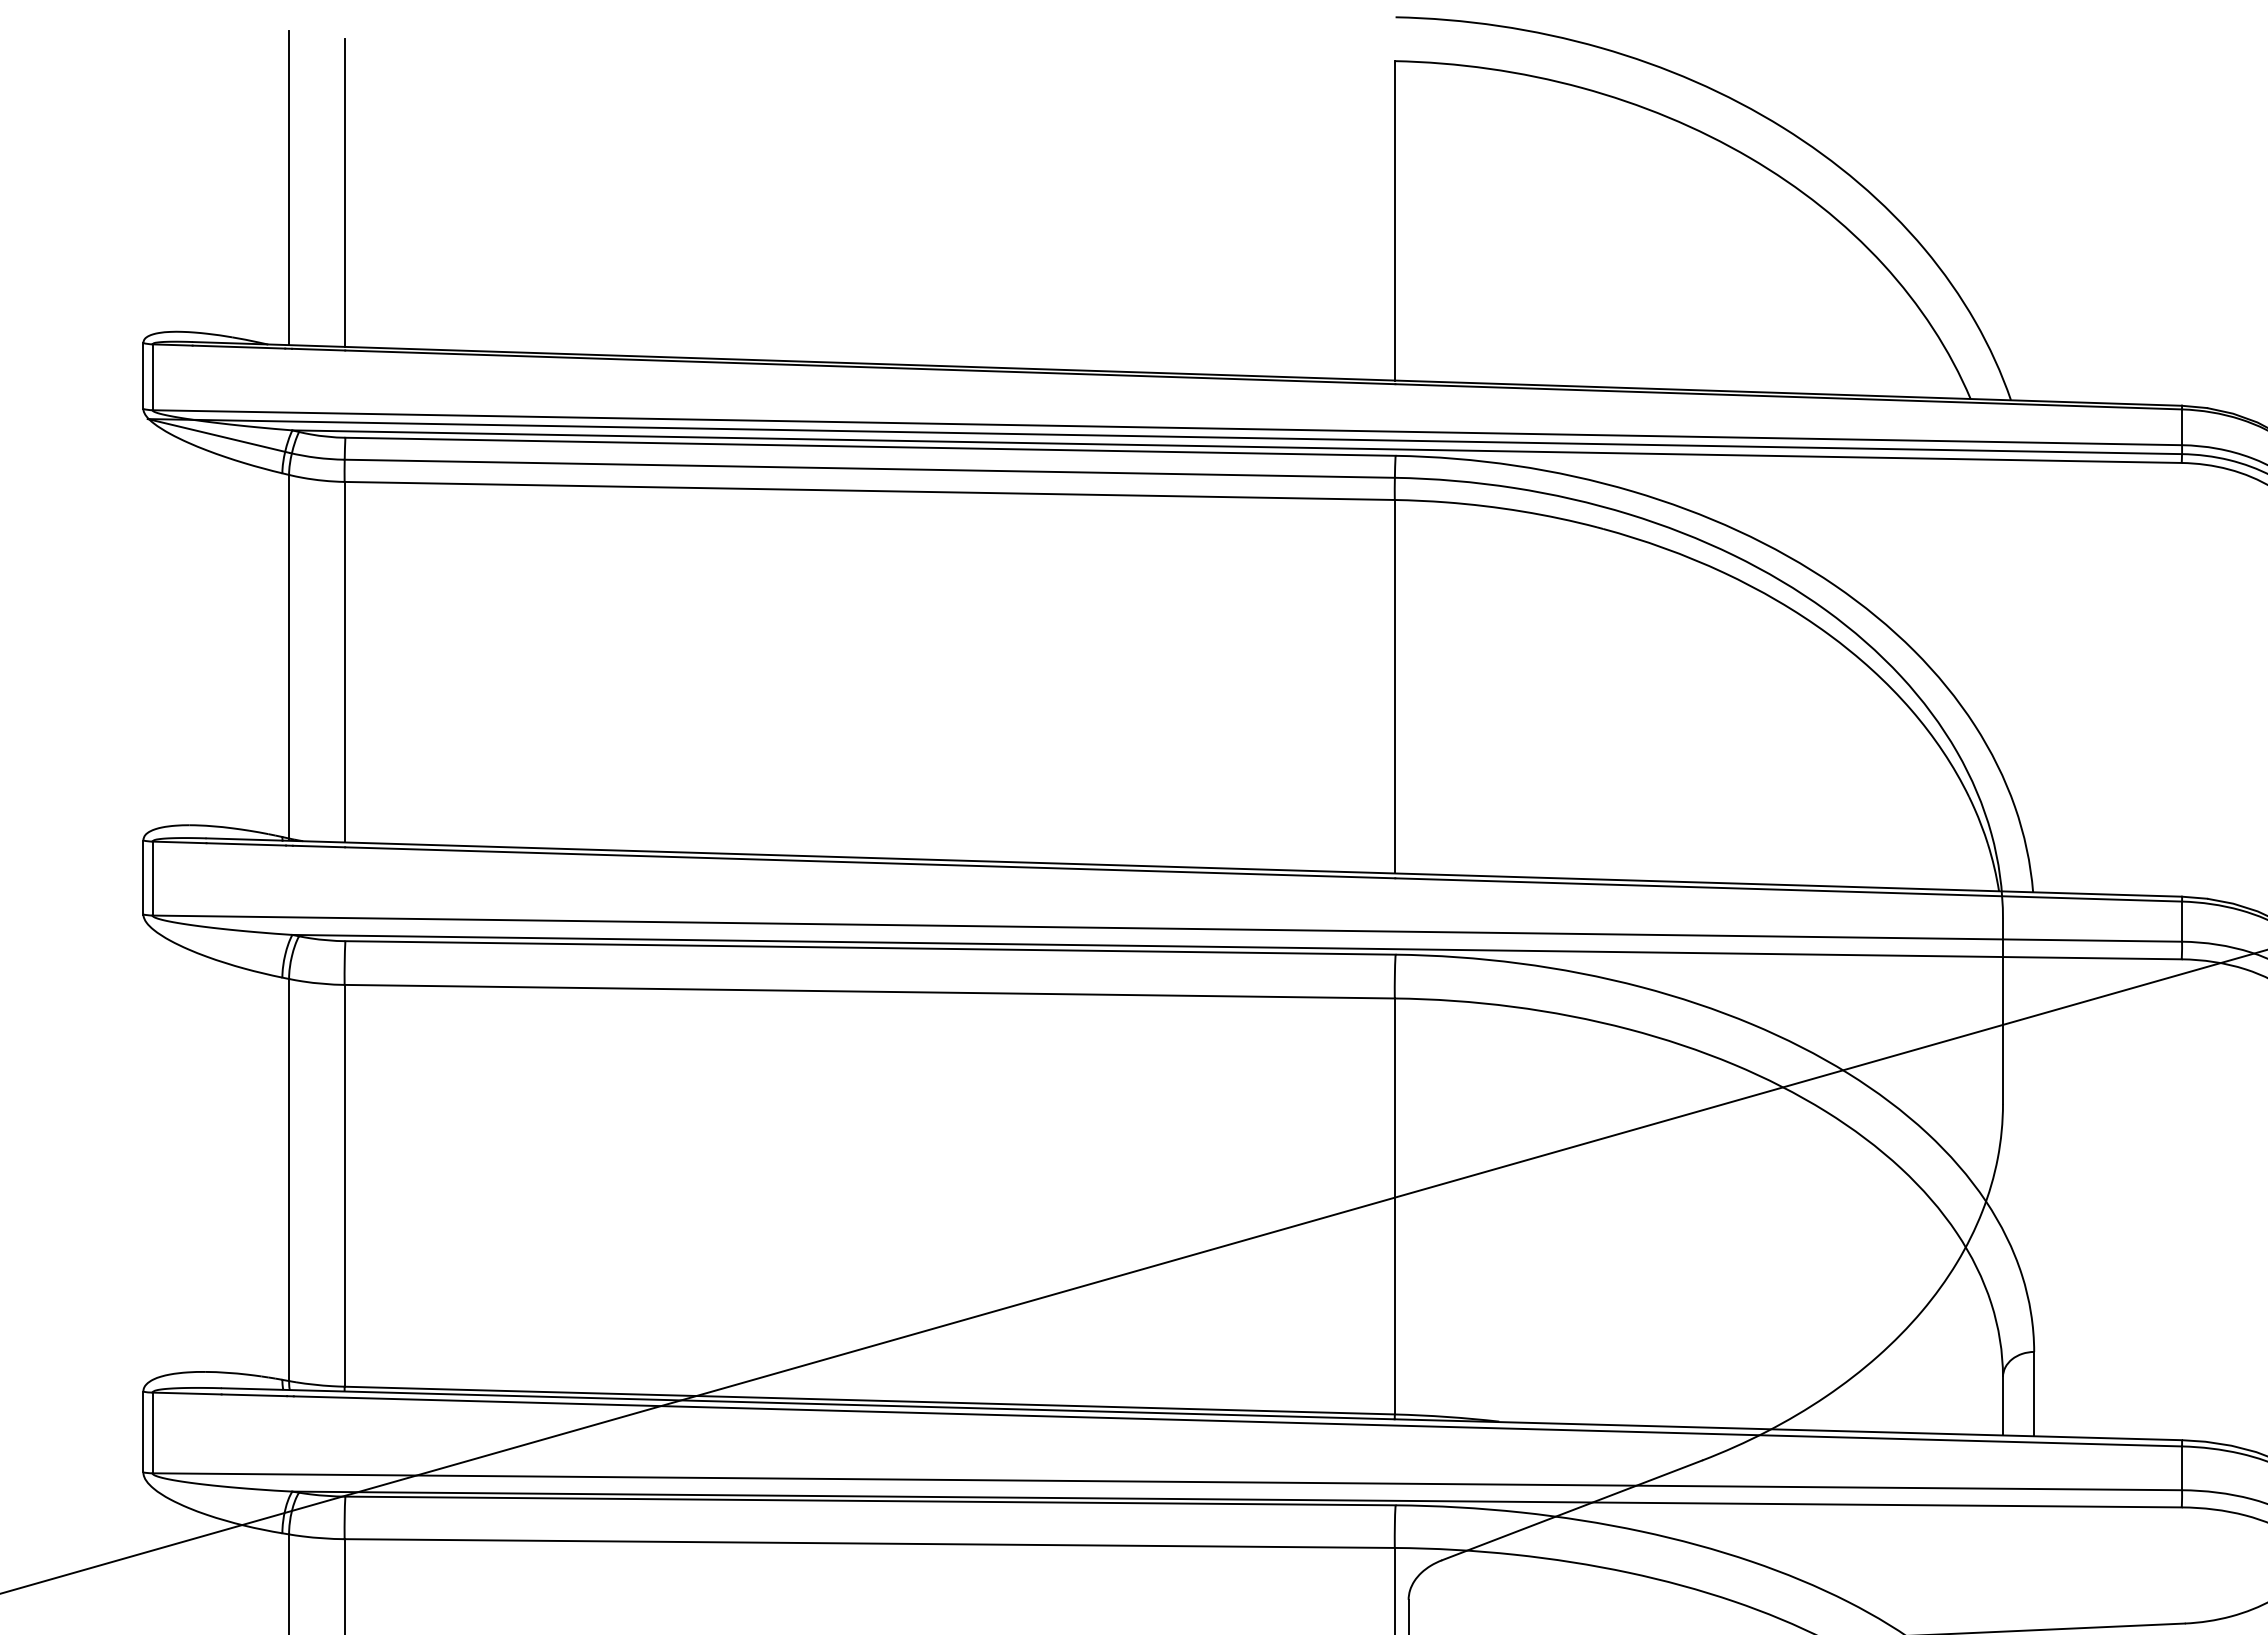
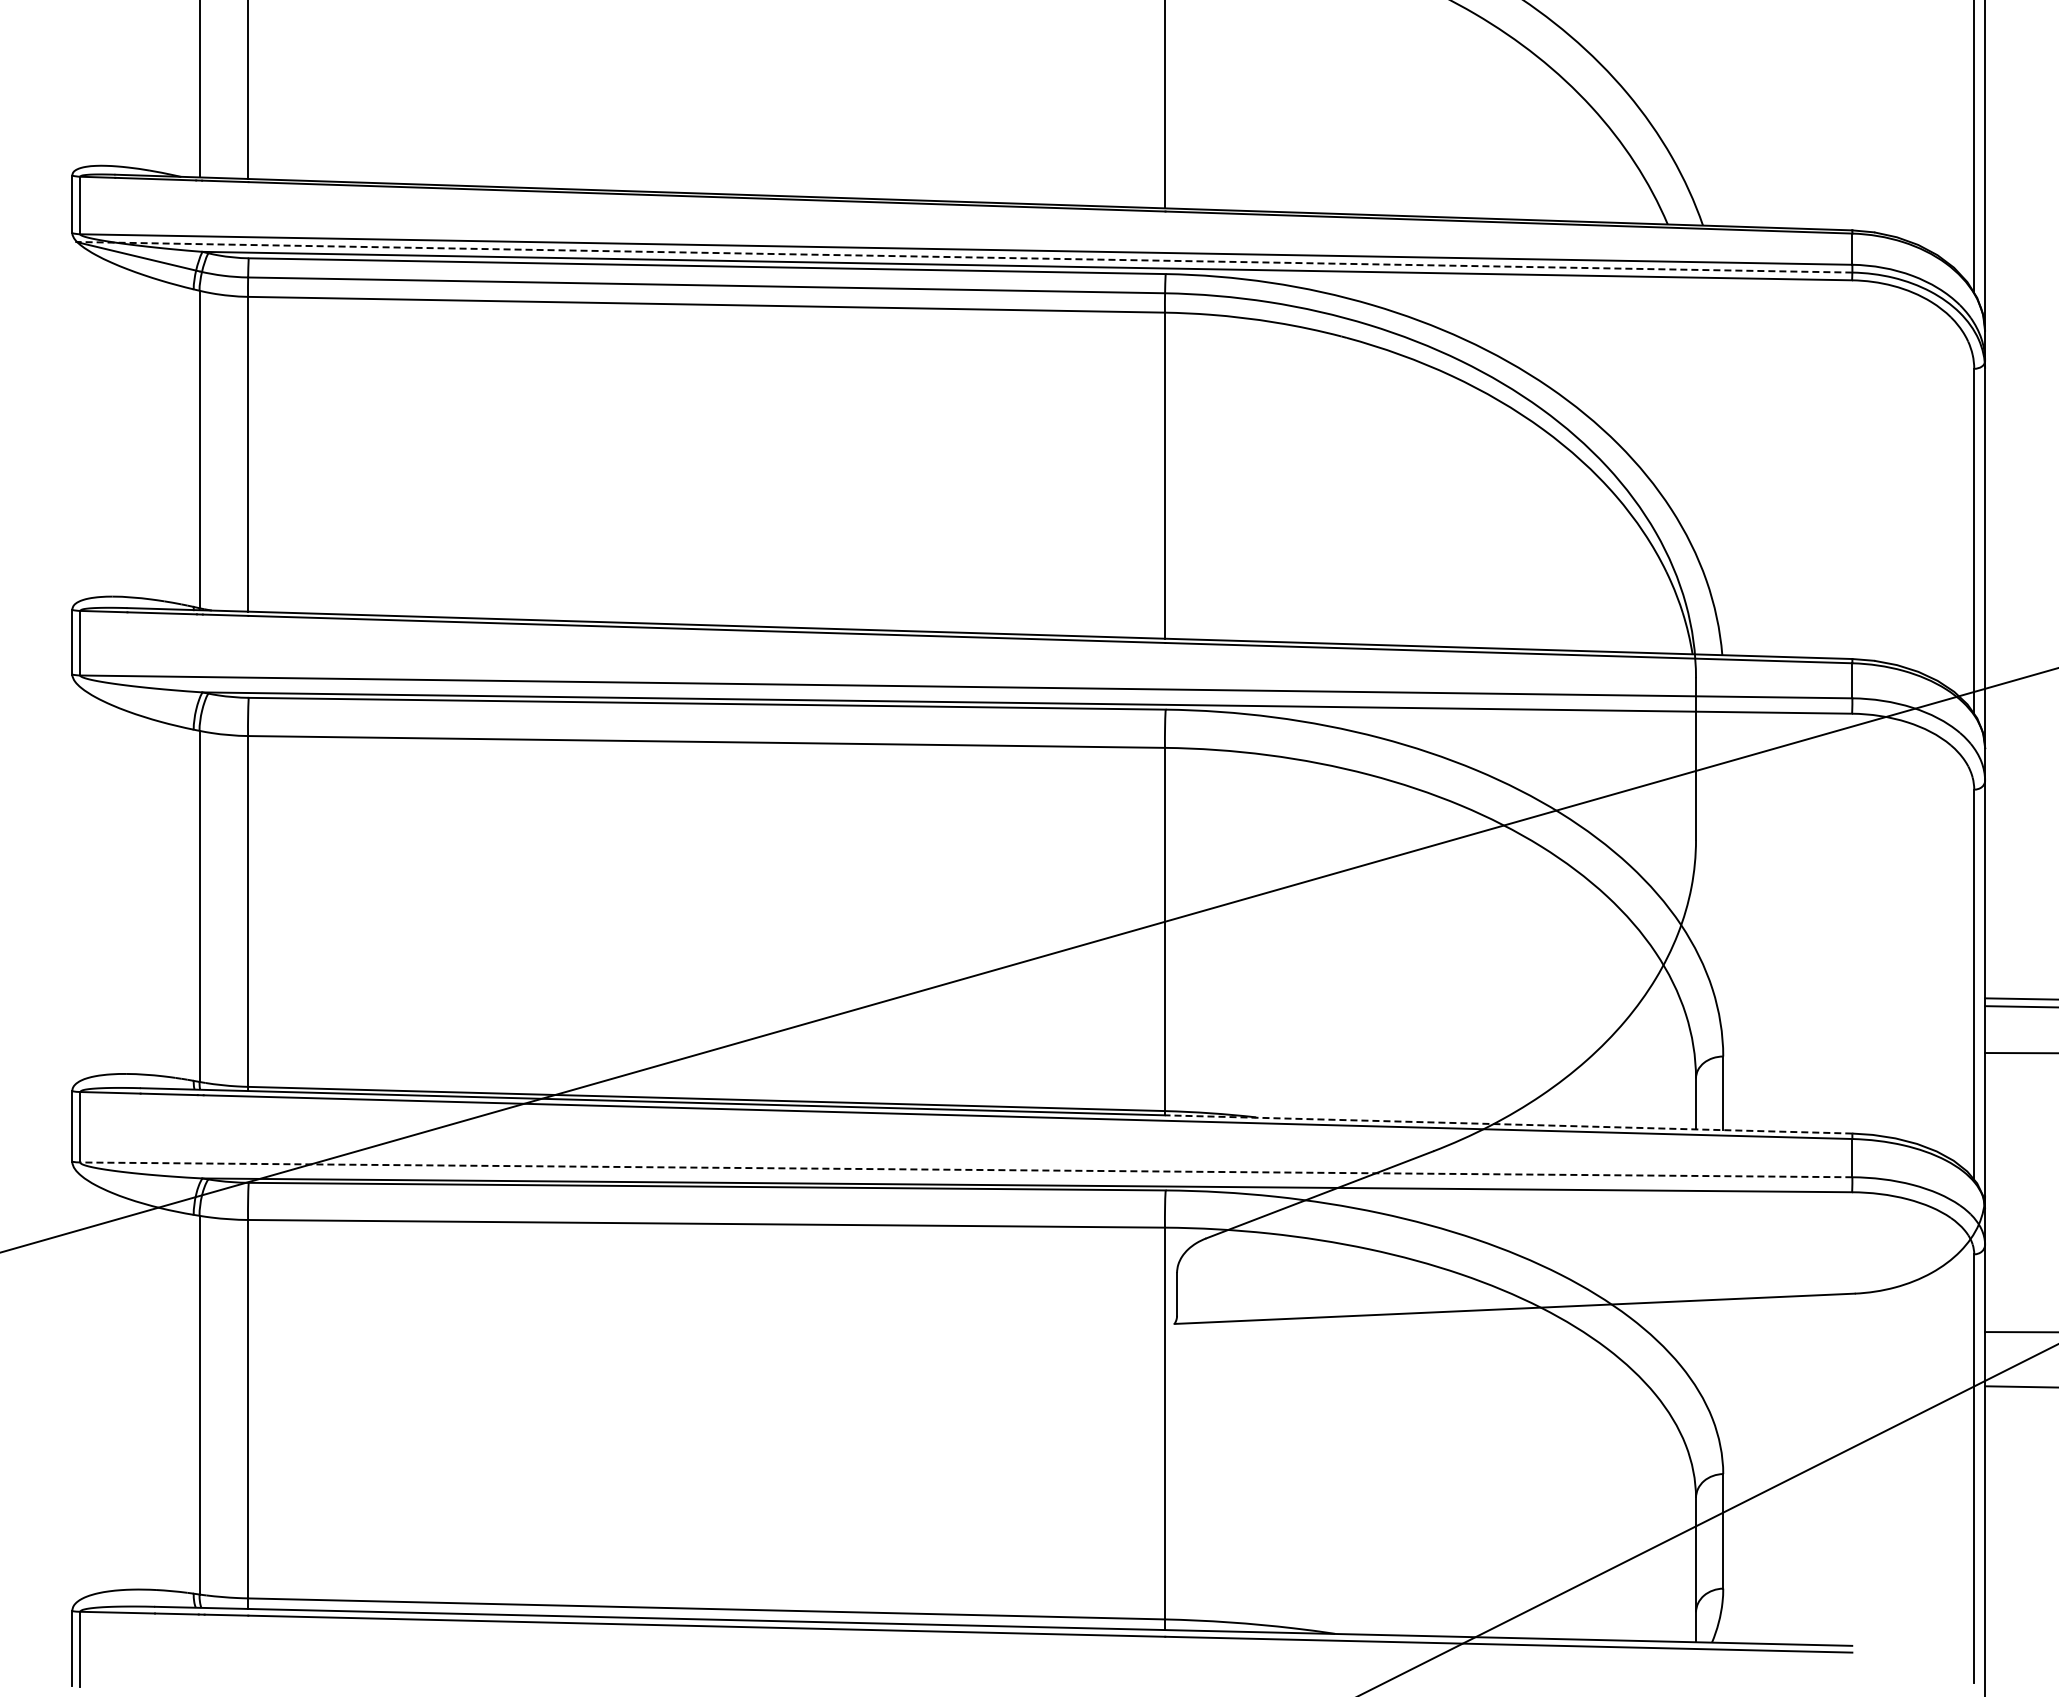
line: (1164, 436) -> (963, 257), solid -> dashed
line: (1788, 1429) -> (1508, 1124), solid -> dashed
line: (1166, 1481) -> (965, 1169), solid -> dashed

